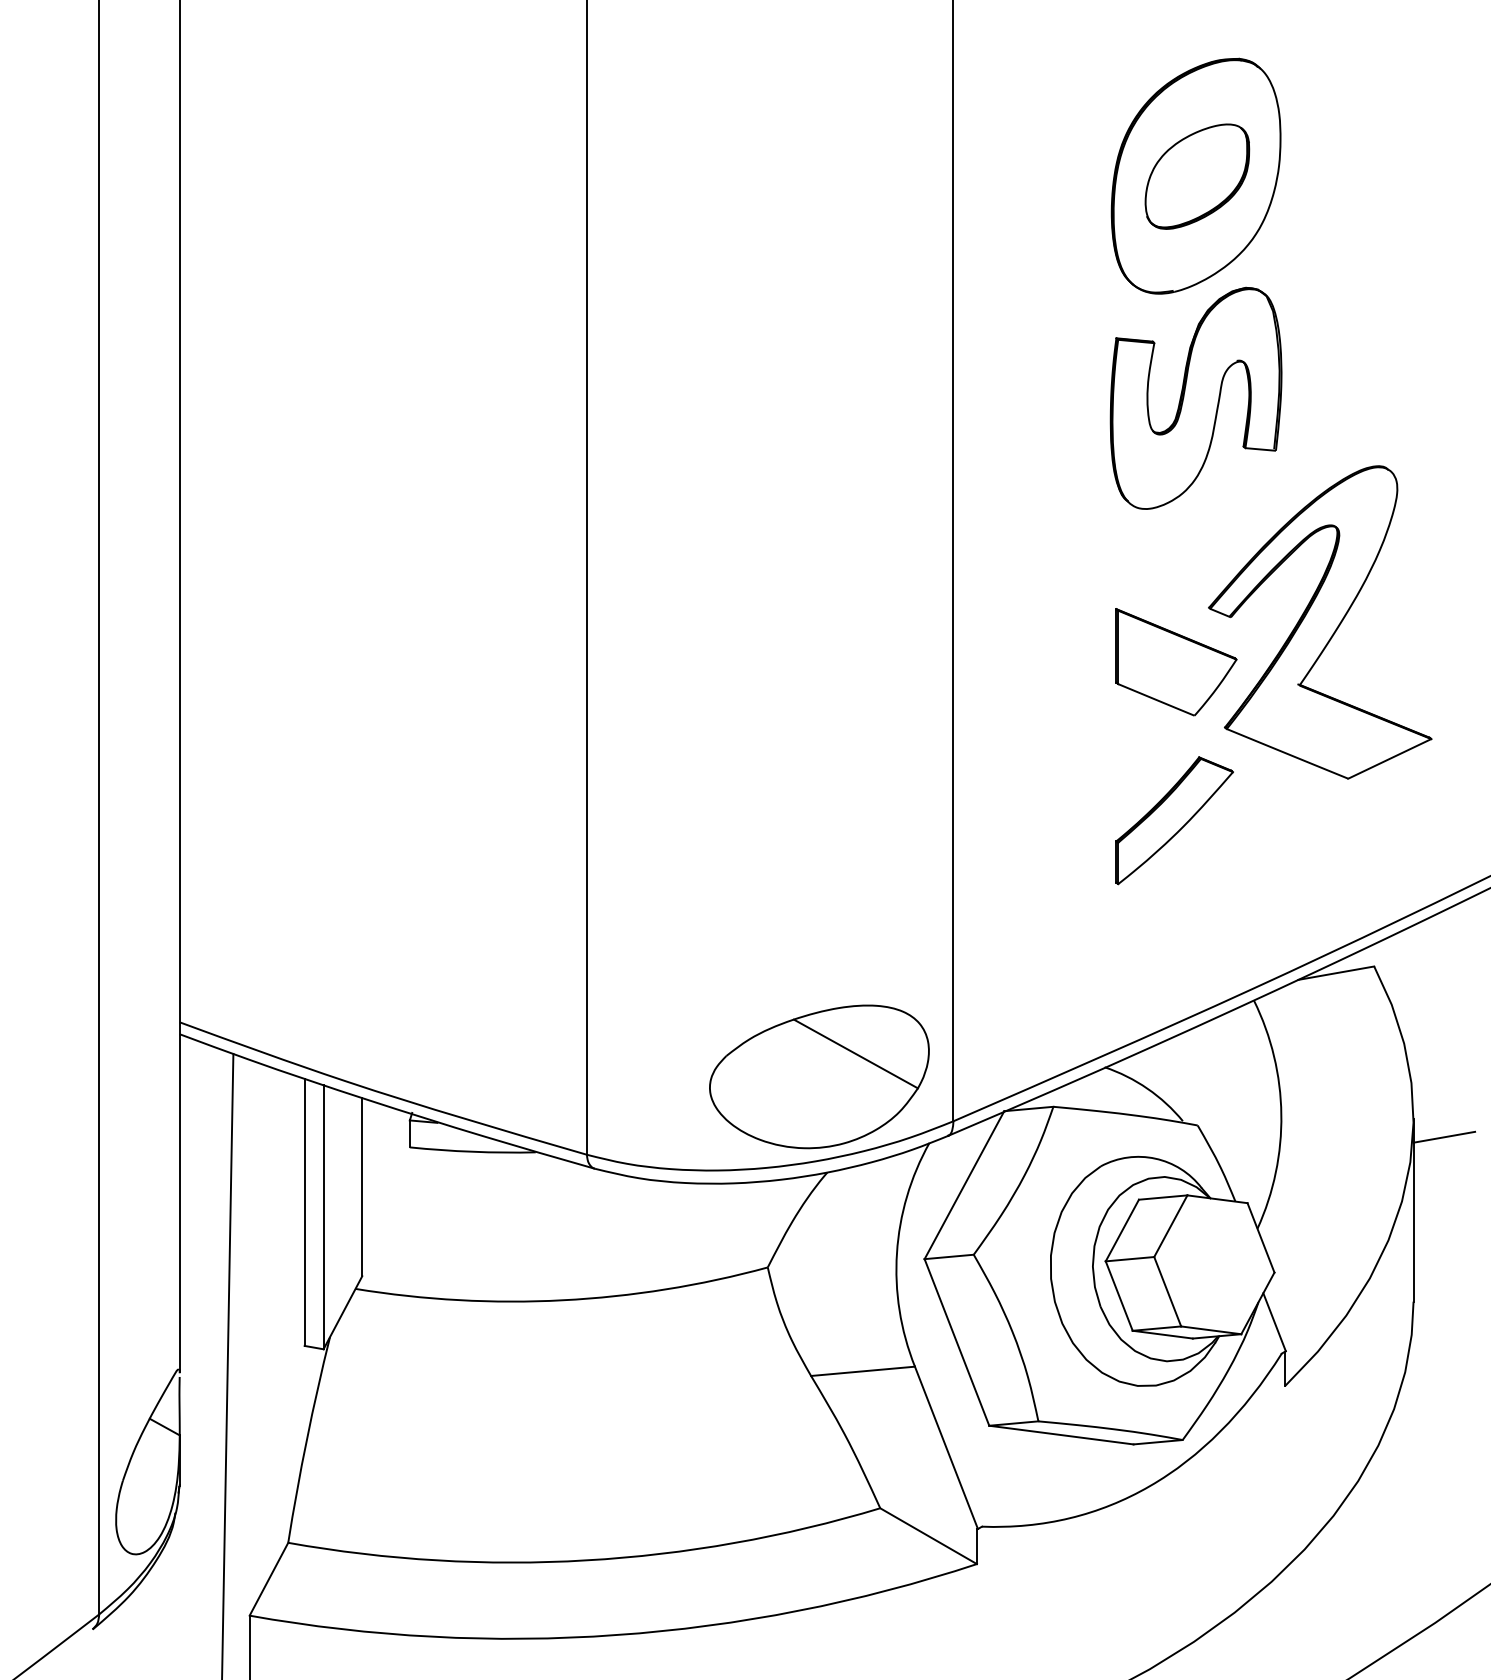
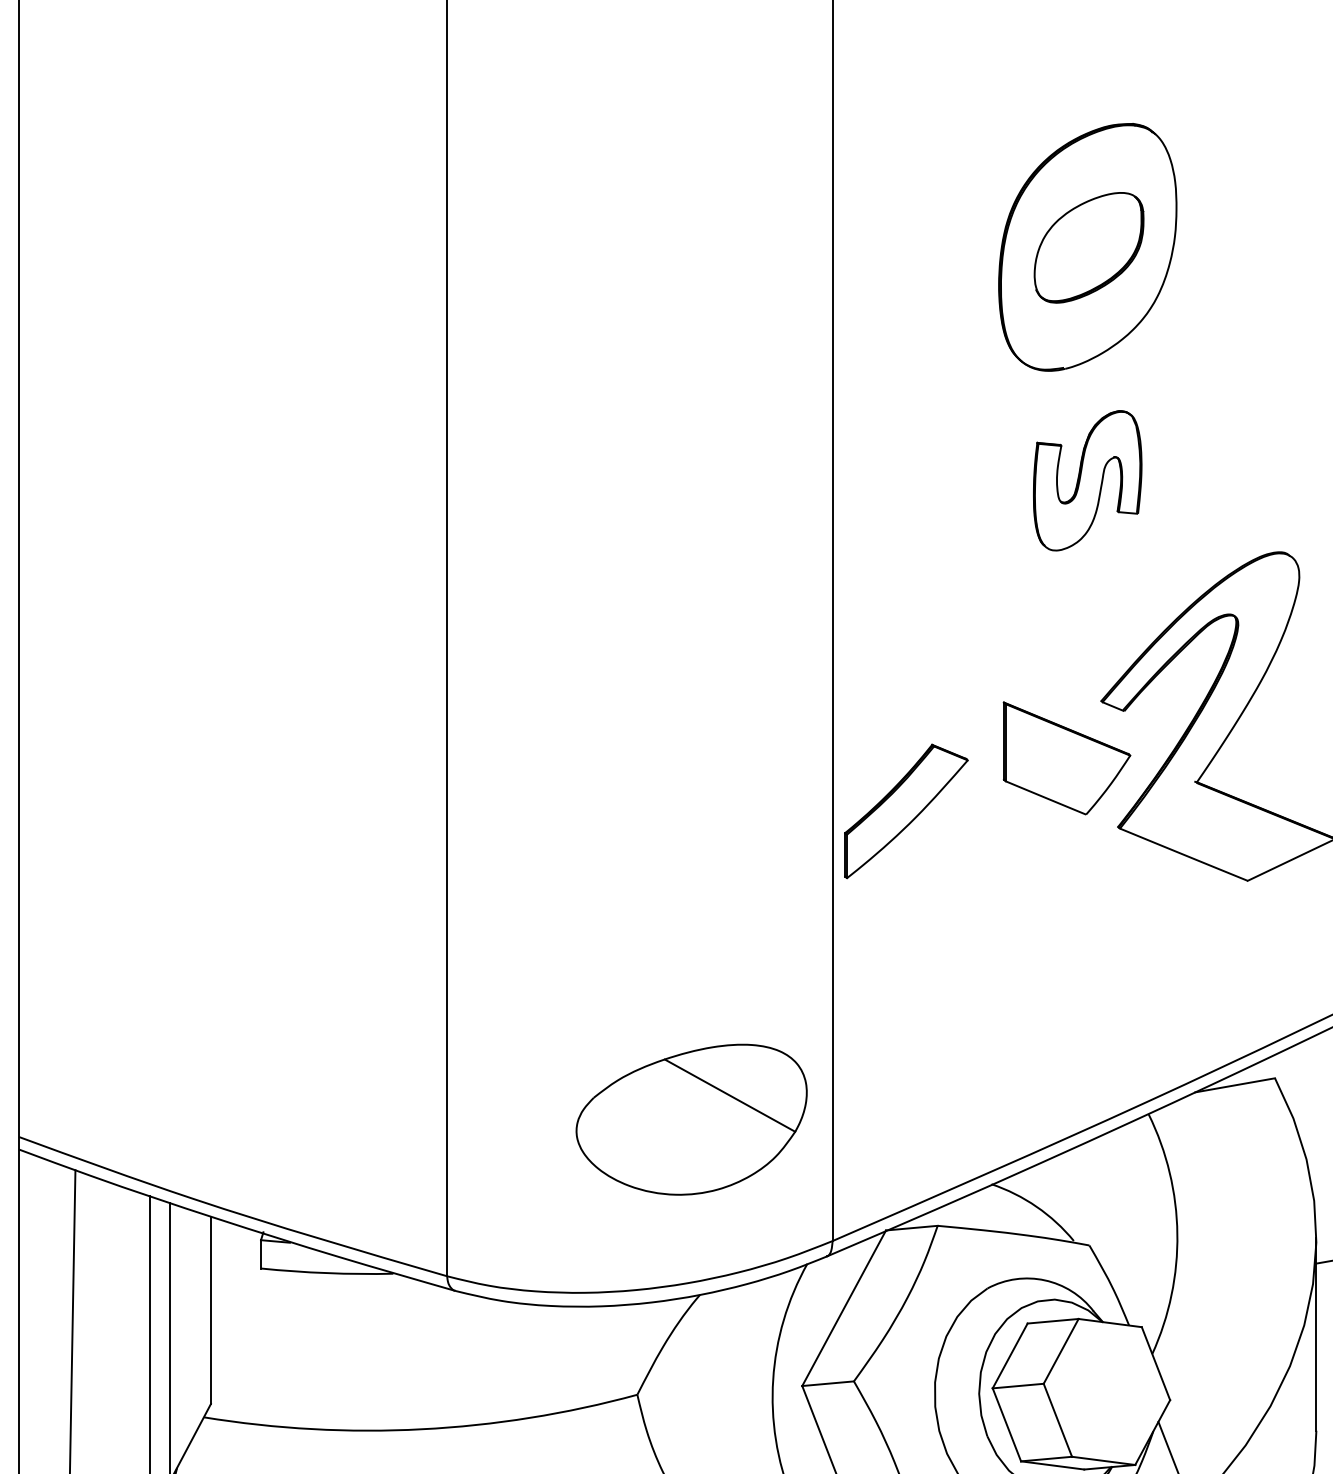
part: (1195, 397) -> (1087, 480), size x0.6
part: (1174, 820) -> (906, 811), moved
part: (819, 1076) -> (691, 1119), moved

